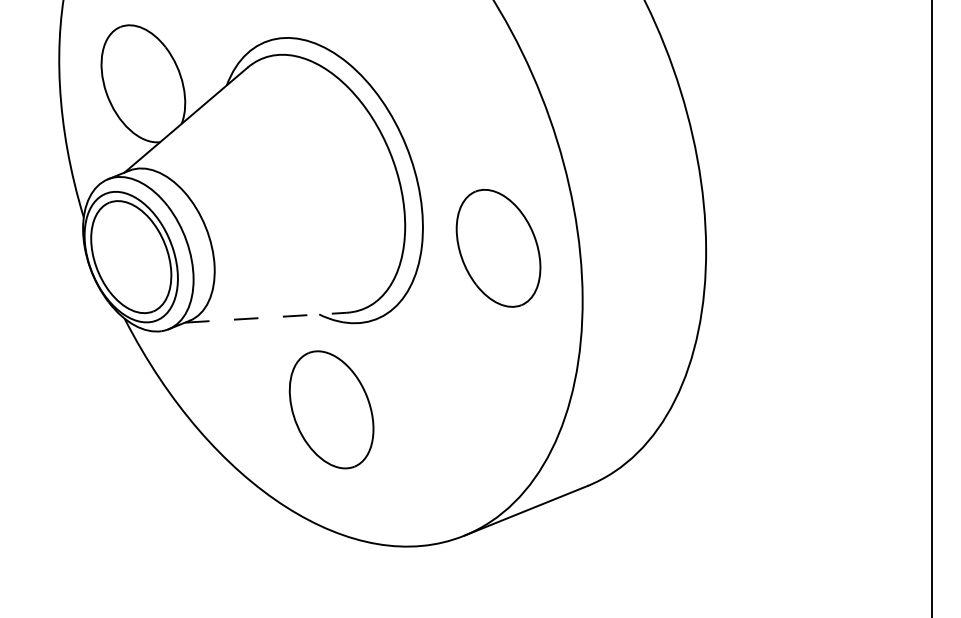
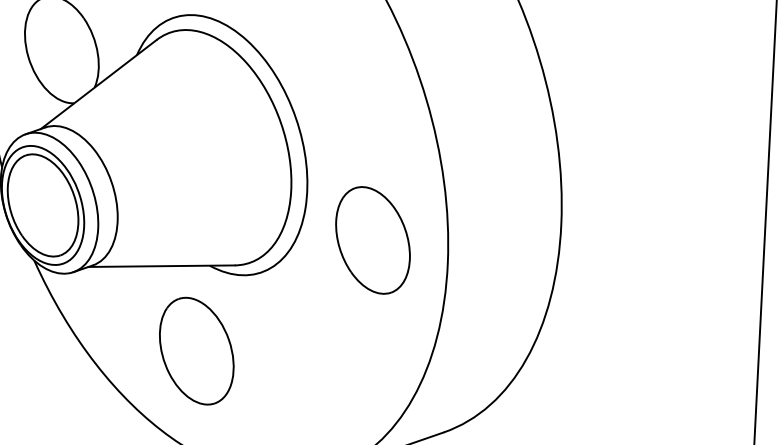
part: (498, 248) -> (372, 240), moved
line: (266, 317) -> (162, 266), dashed -> solid
part: (331, 409) -> (196, 350), moved

